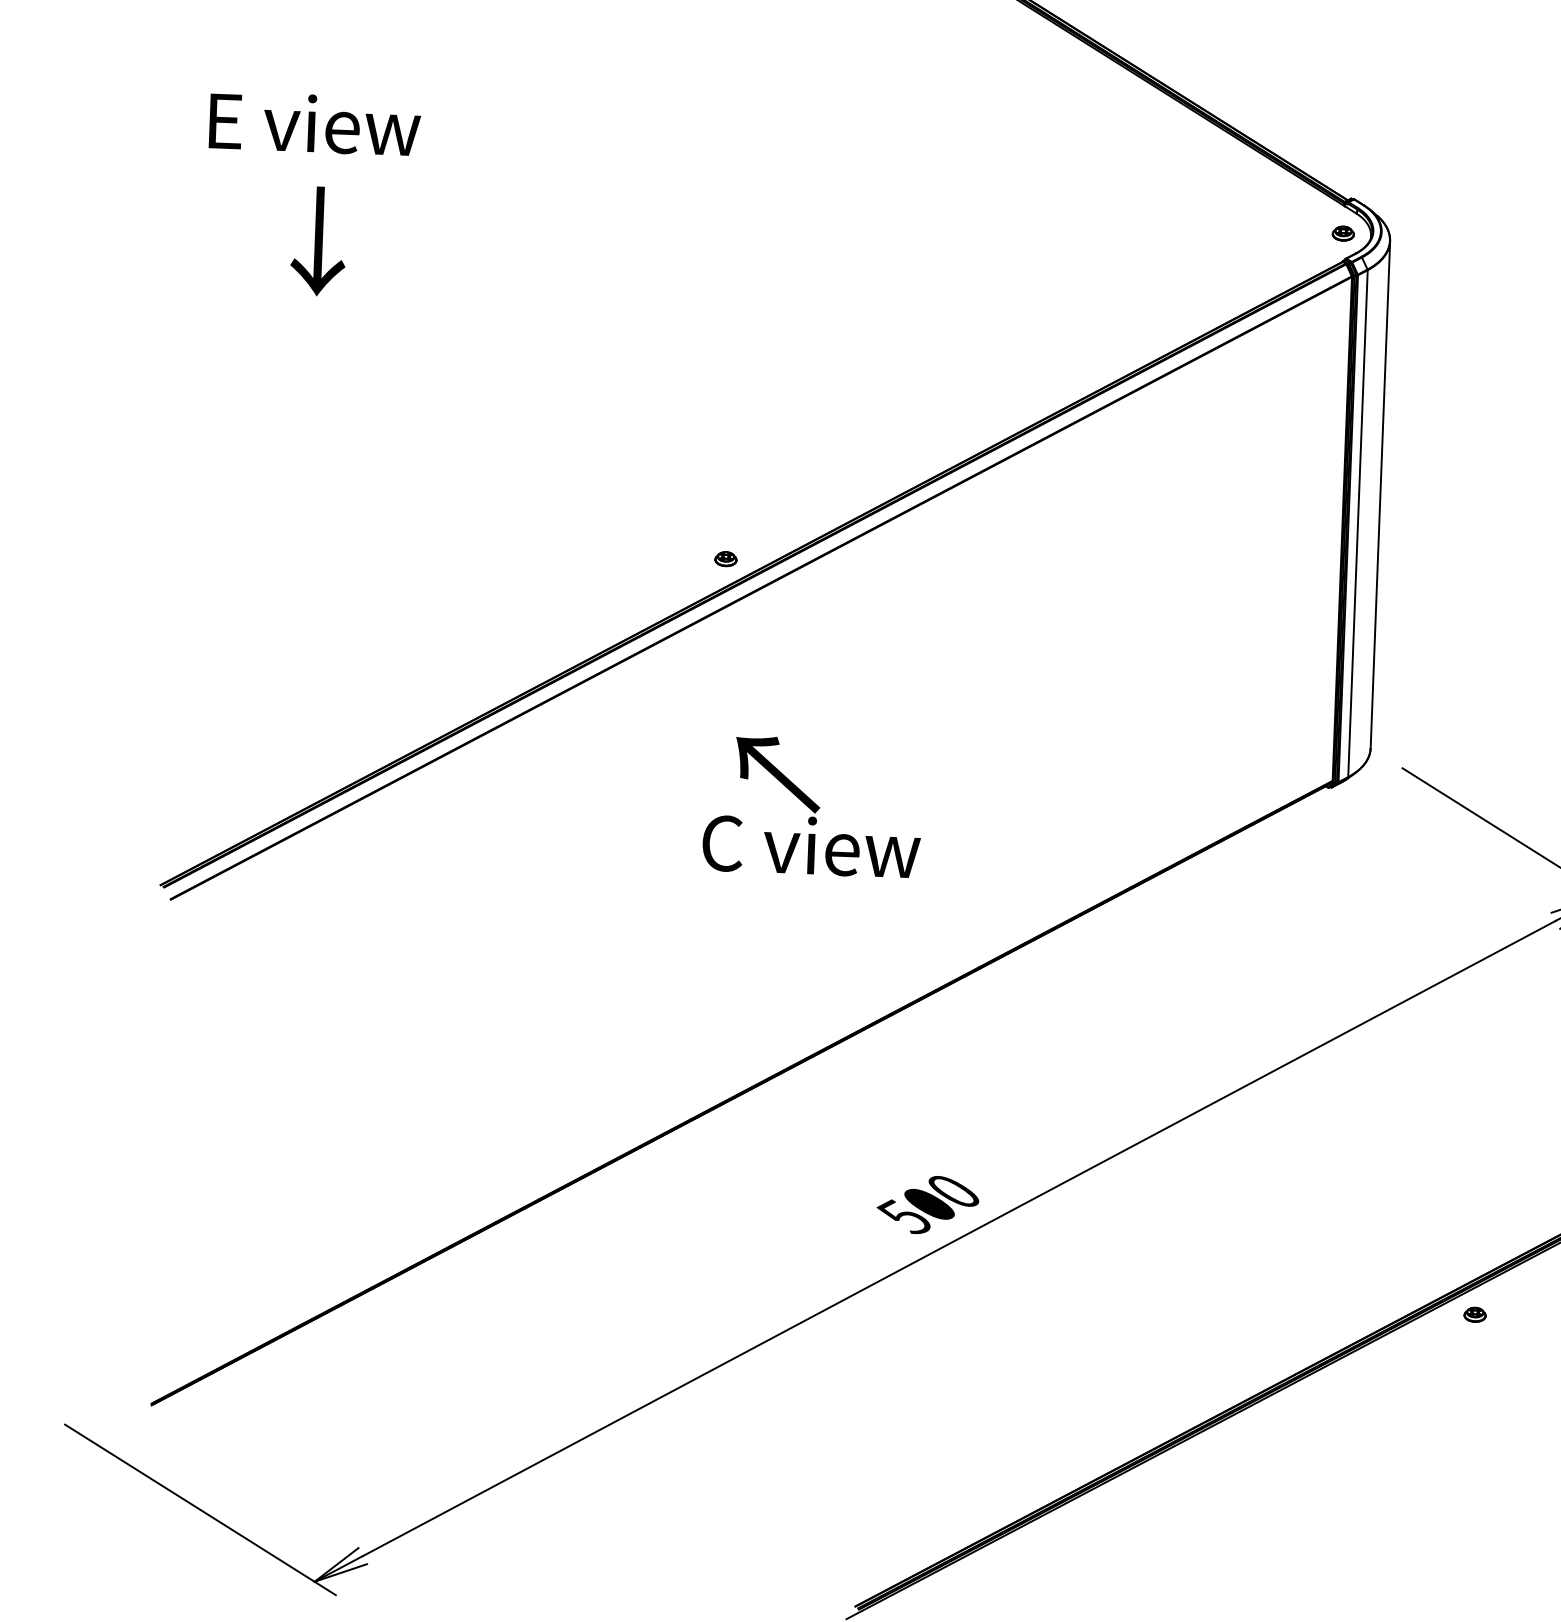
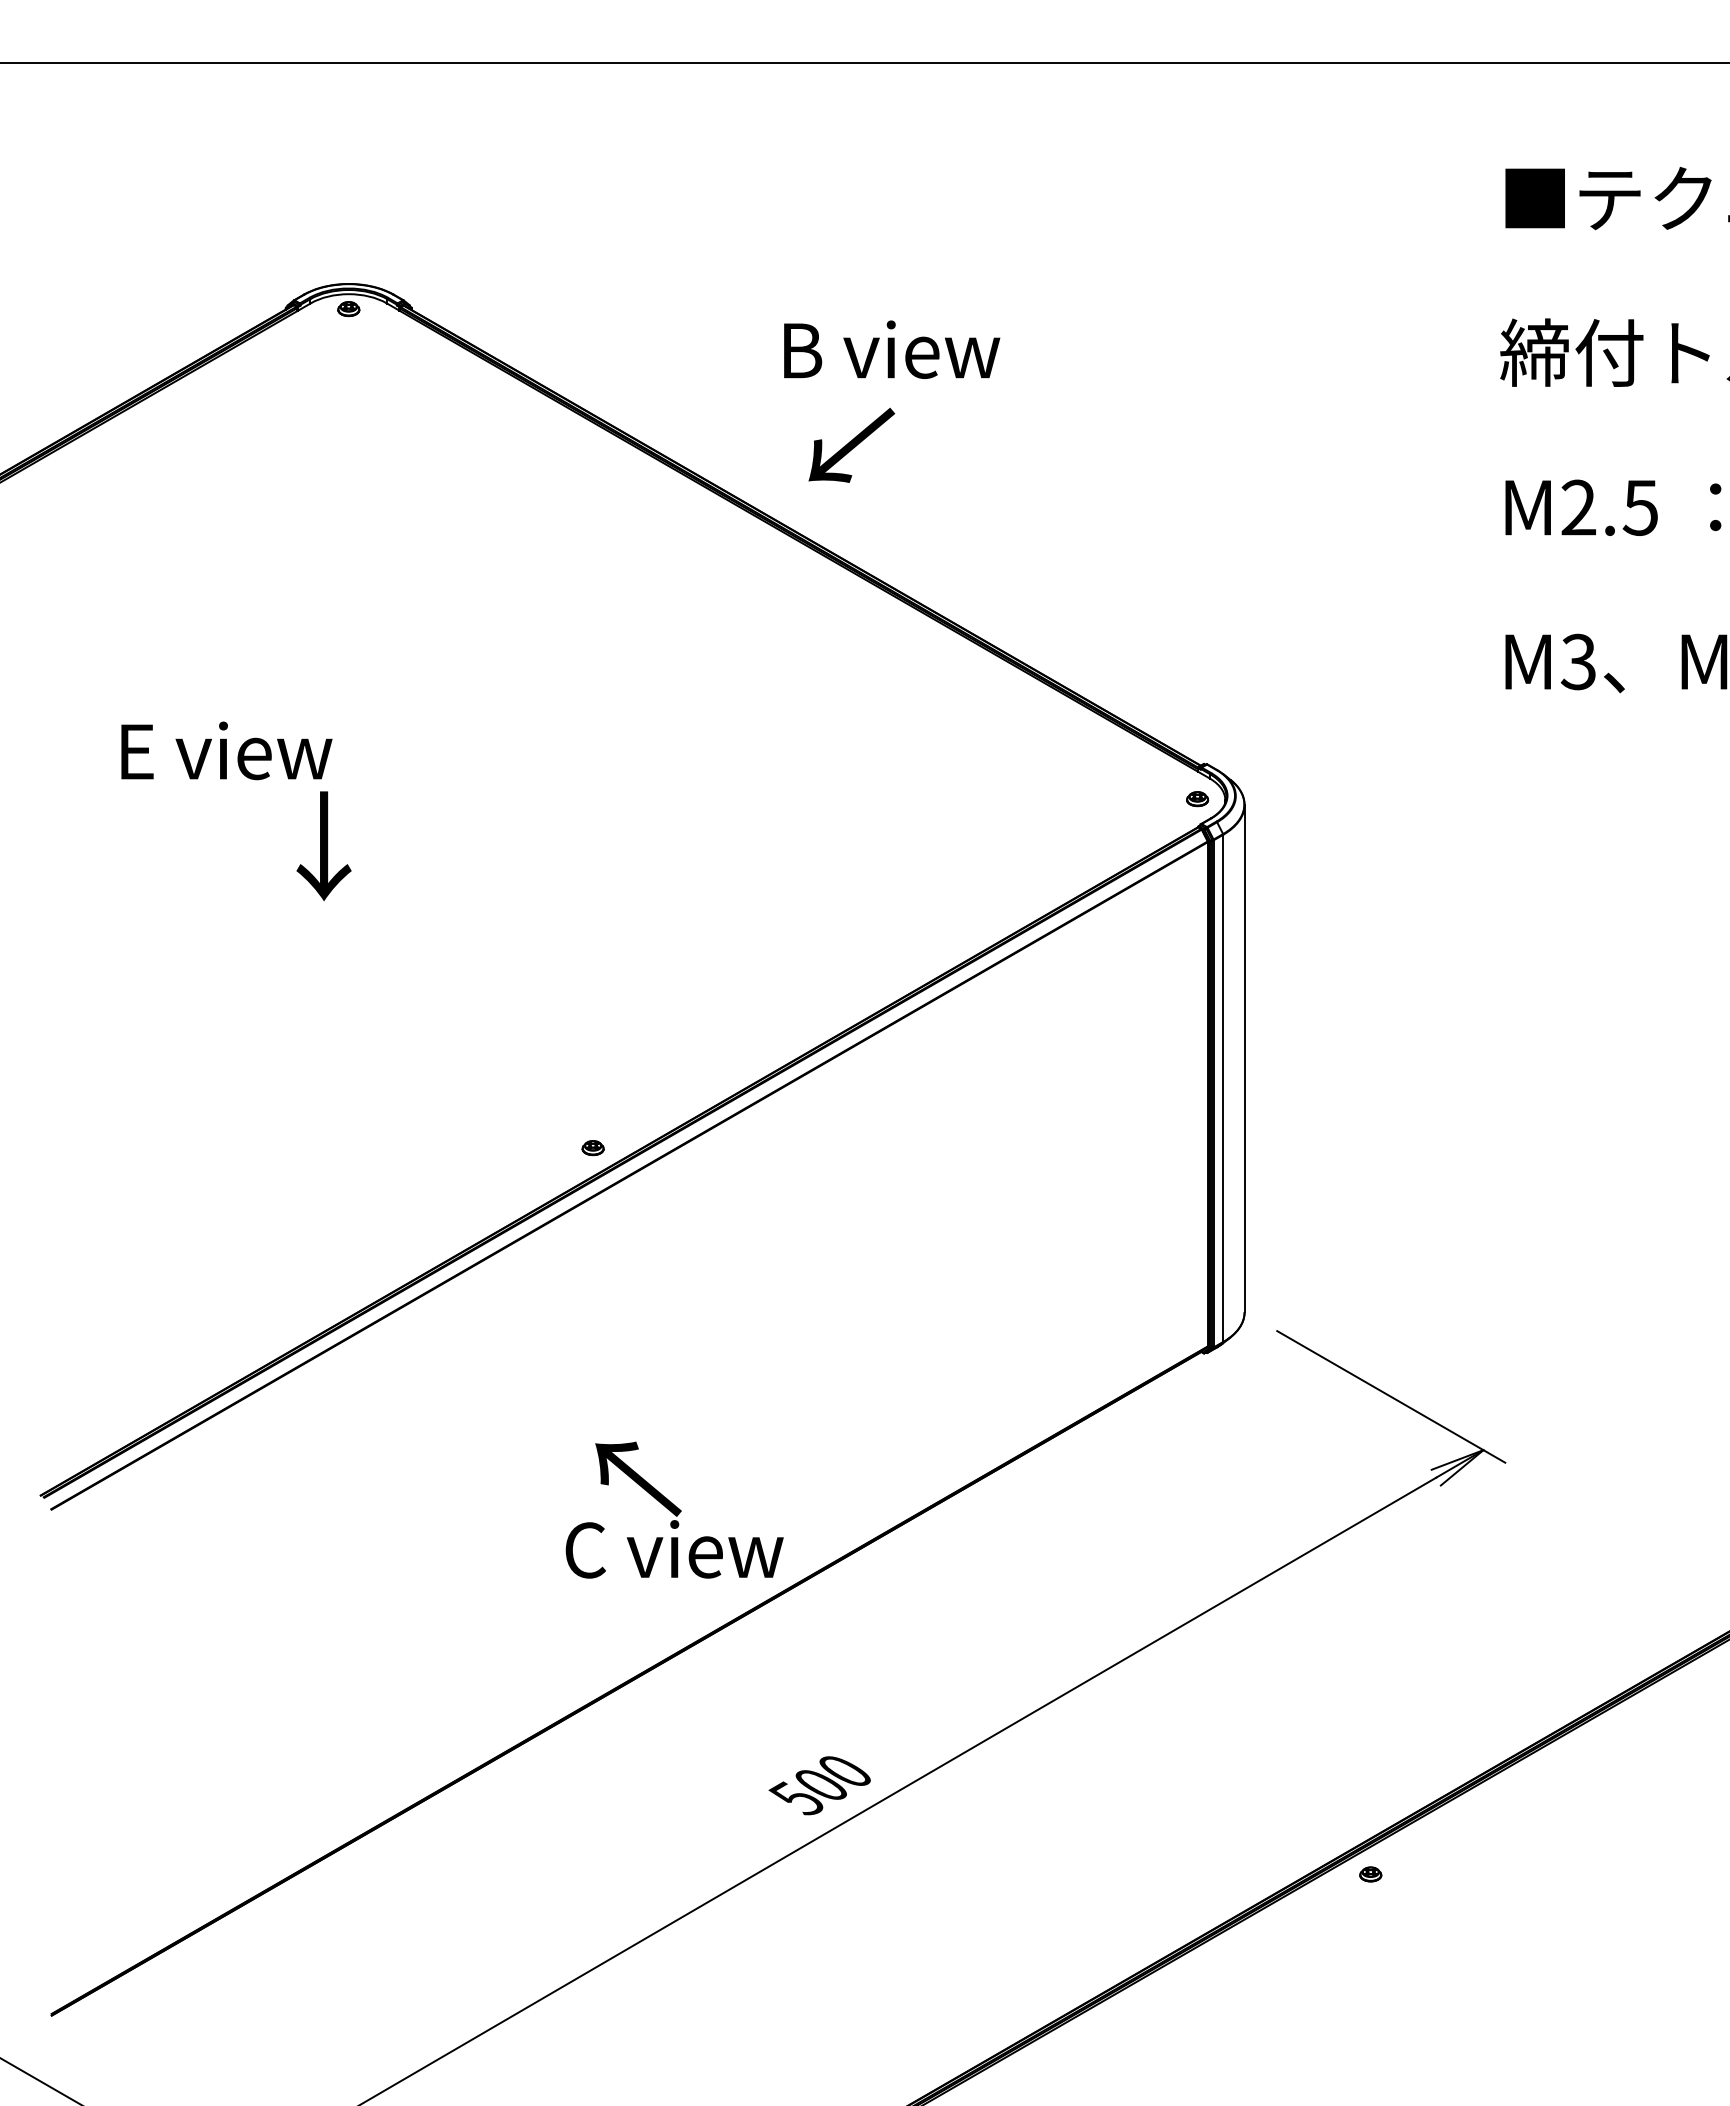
text: (314, 123) -> (226, 750), moved
text: (318, 241) -> (323, 846), moved
text: (812, 806) -> (674, 1509), moved

